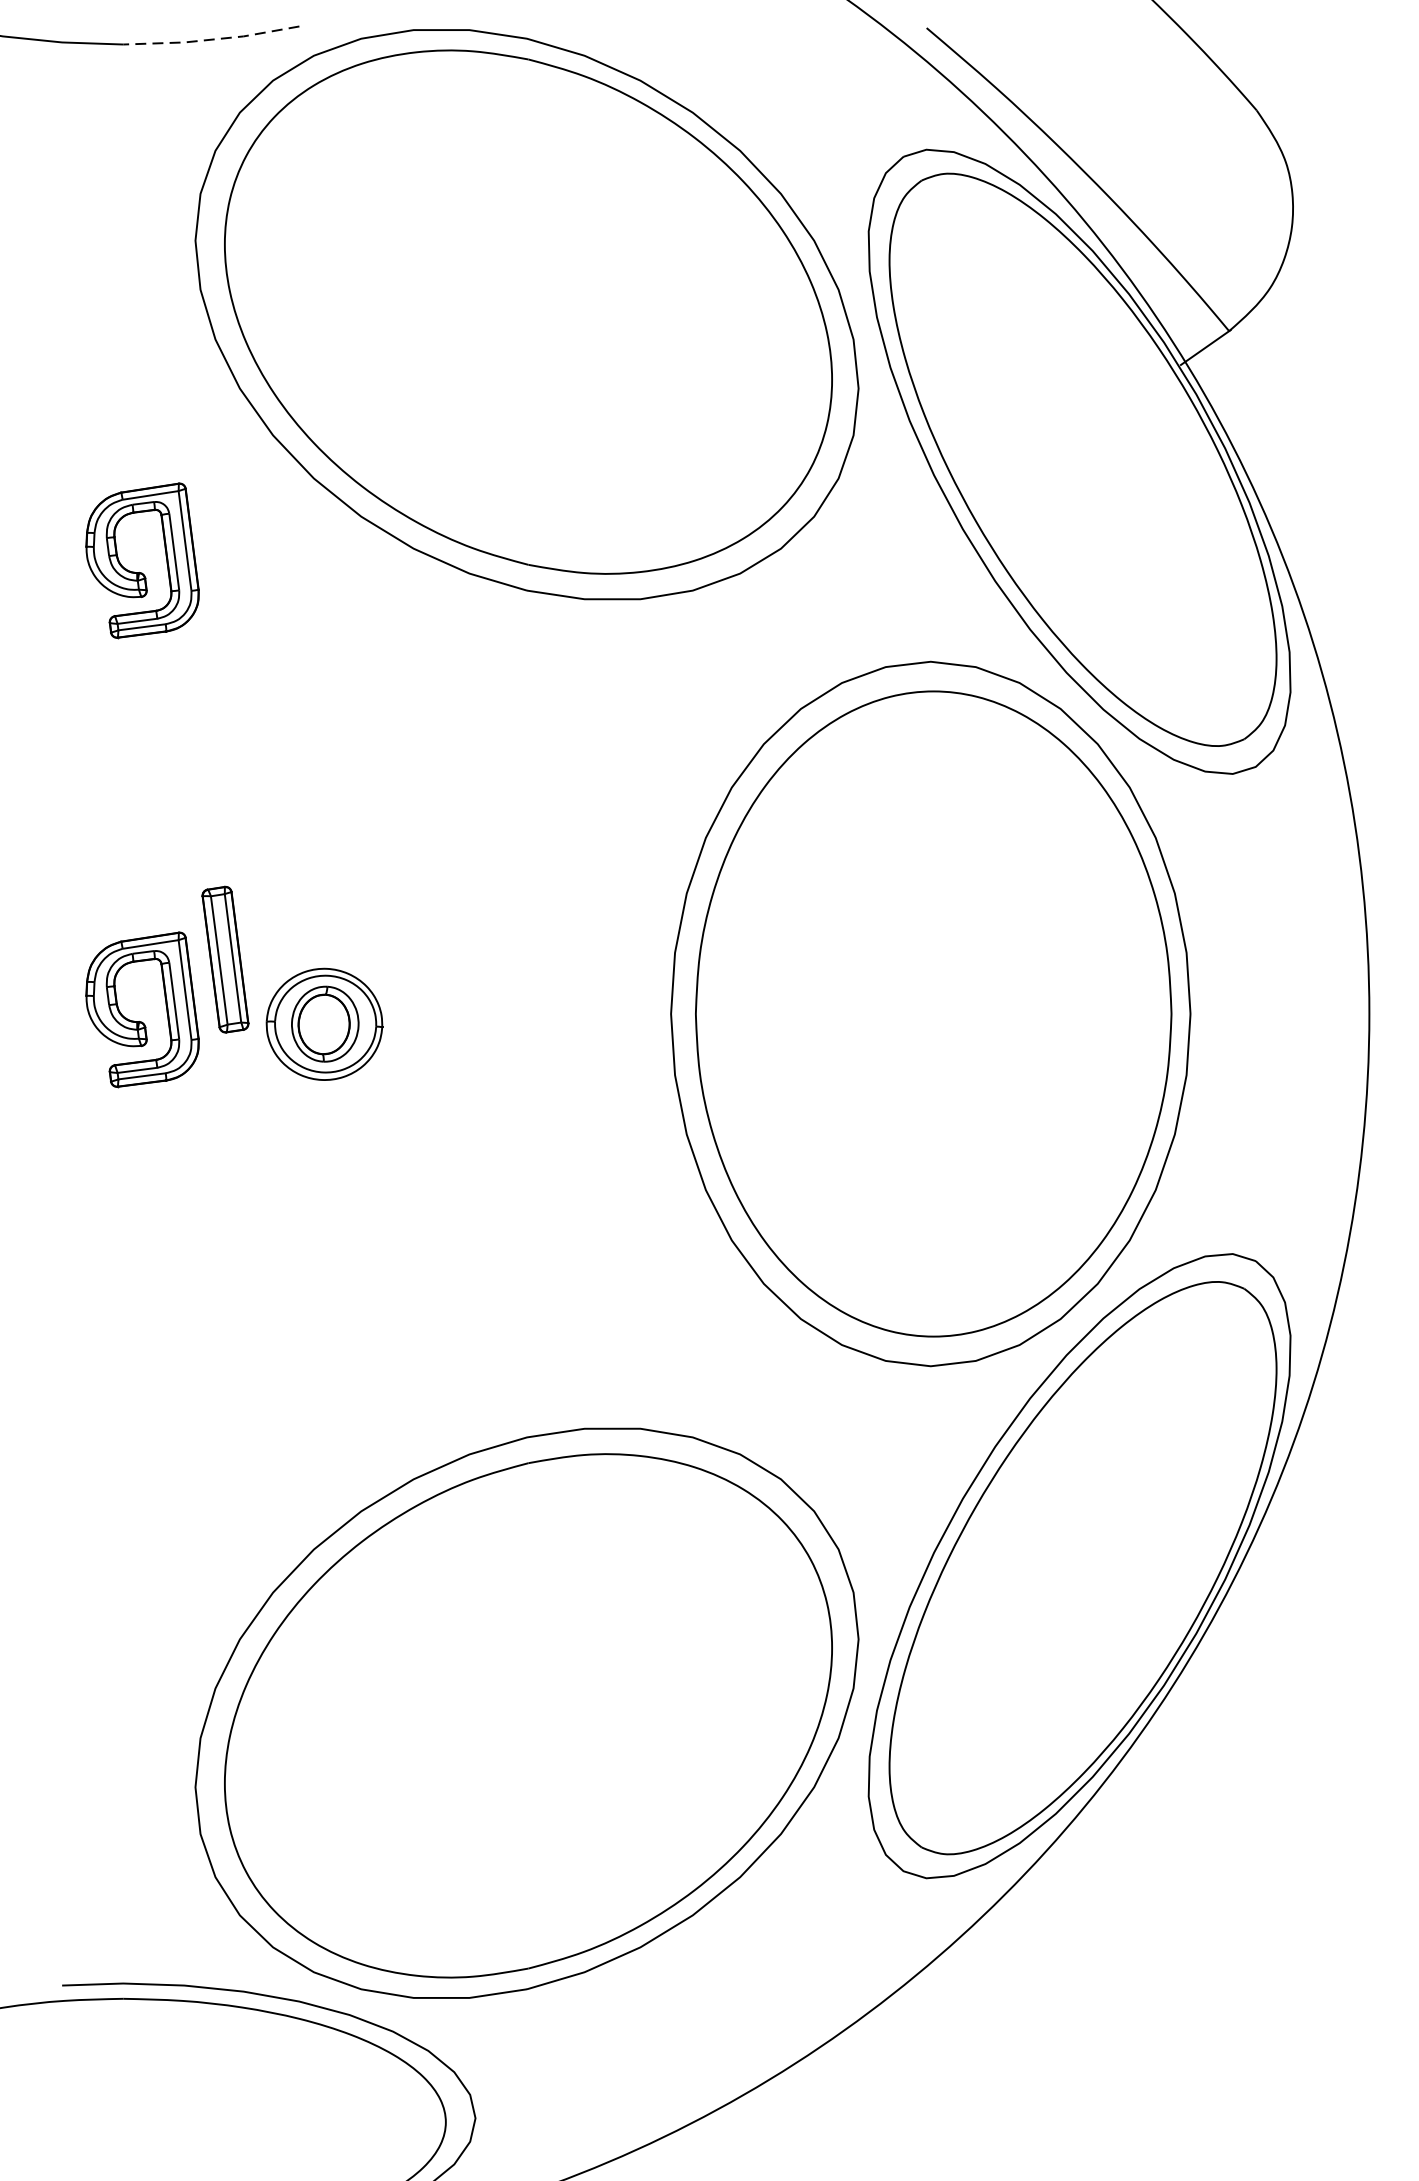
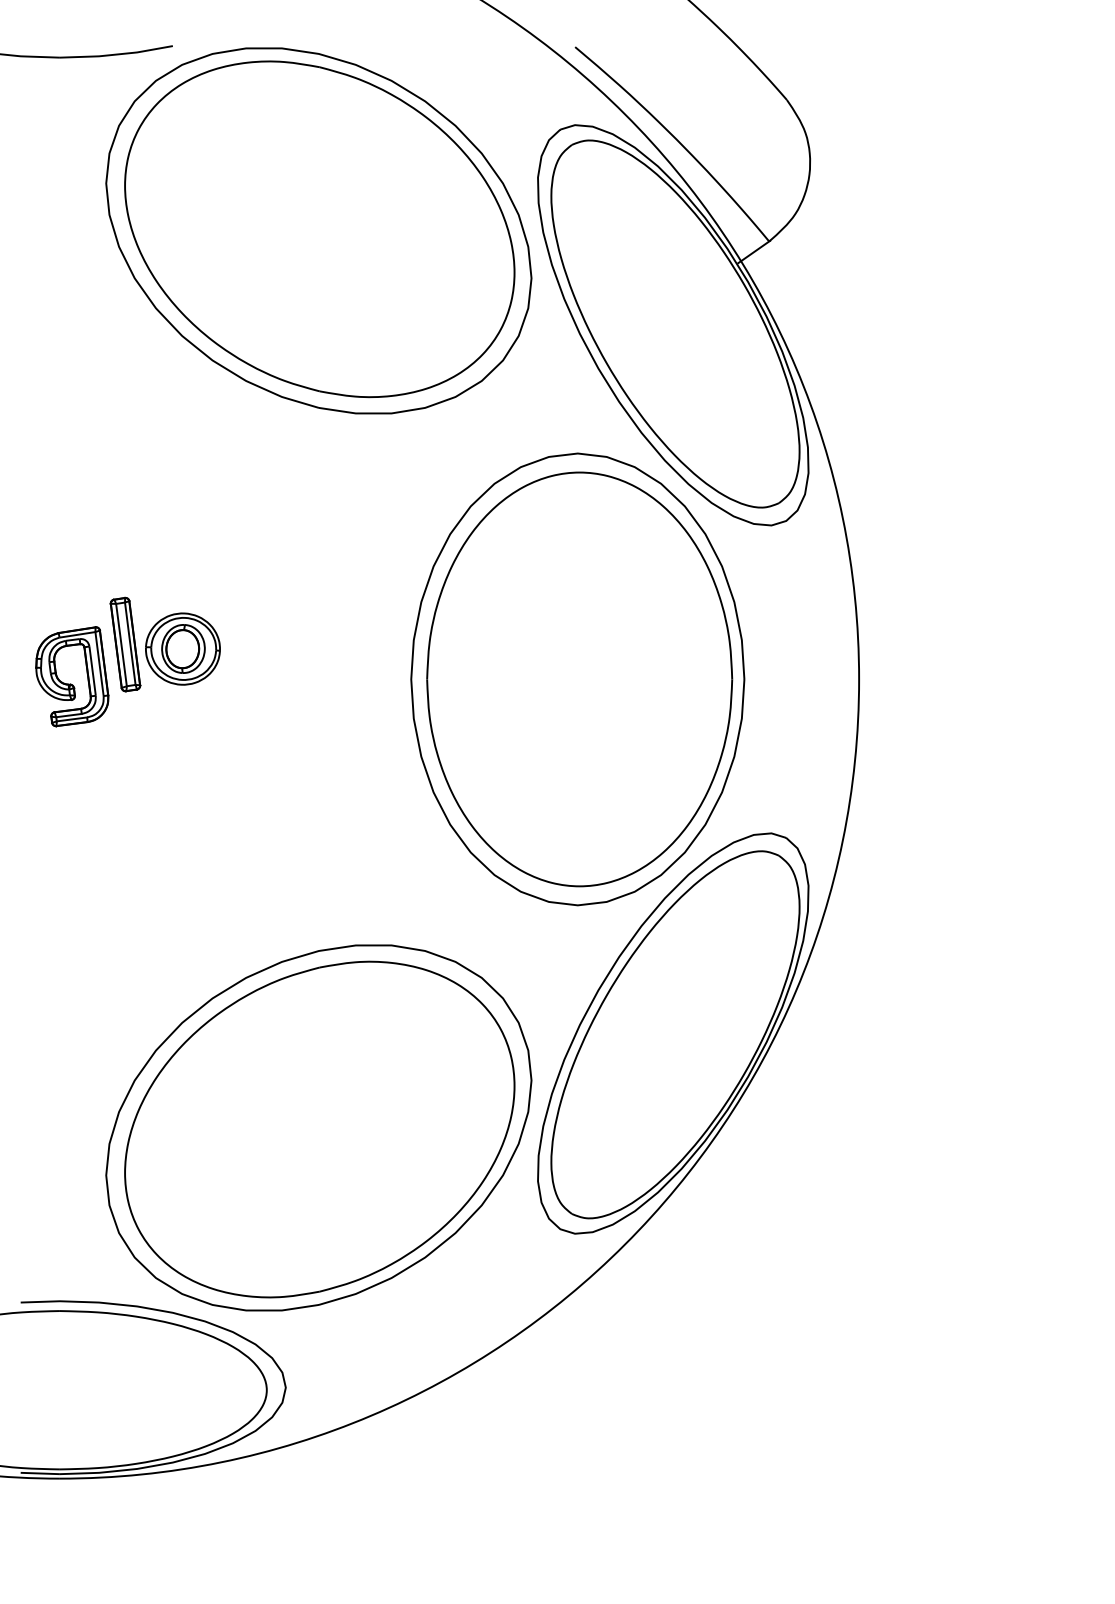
line: (211, 39) -> (116, 54), dashed -> solid
part: (141, 571) -> (71, 395), removed
part: (323, 1023) -> (182, 648), moved

